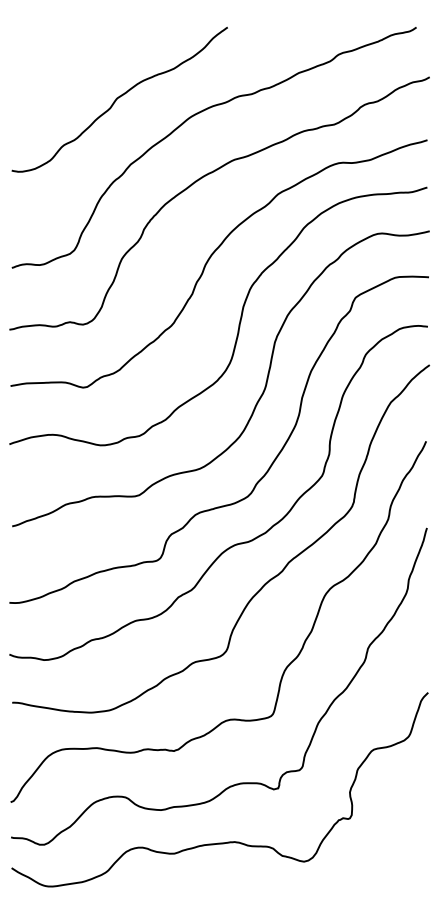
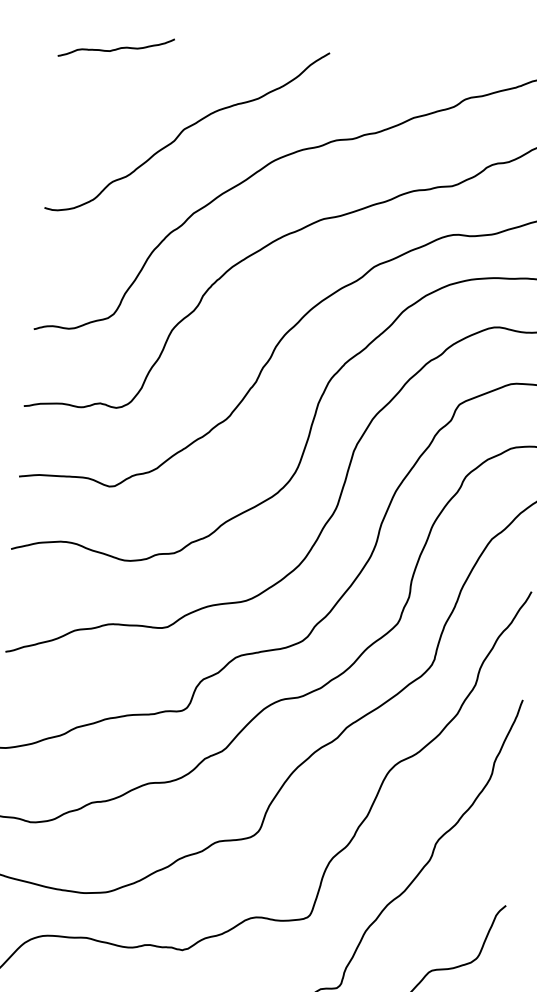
curve: (57, 38) -> (116, 47), added

